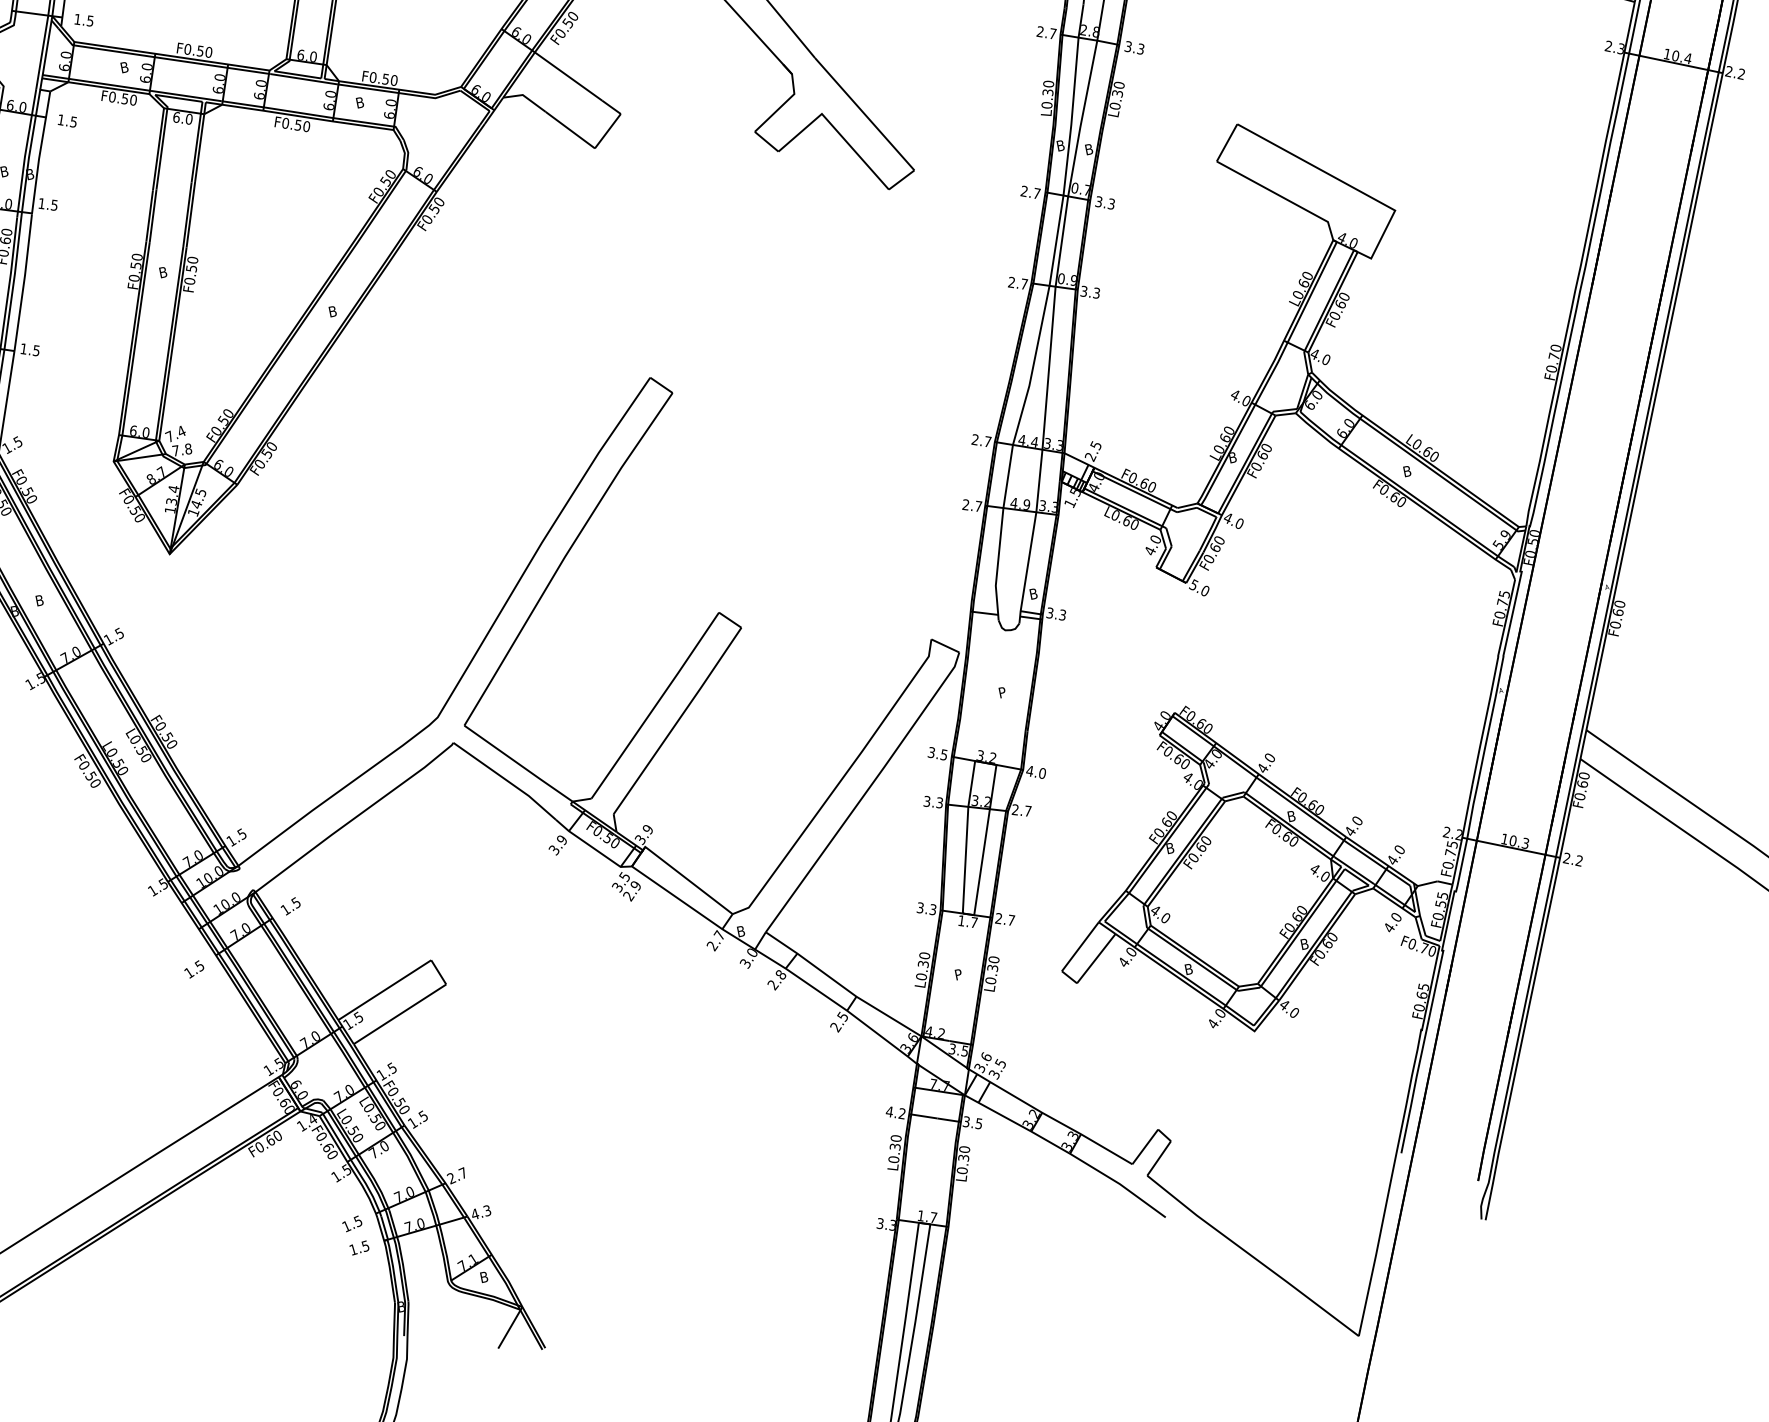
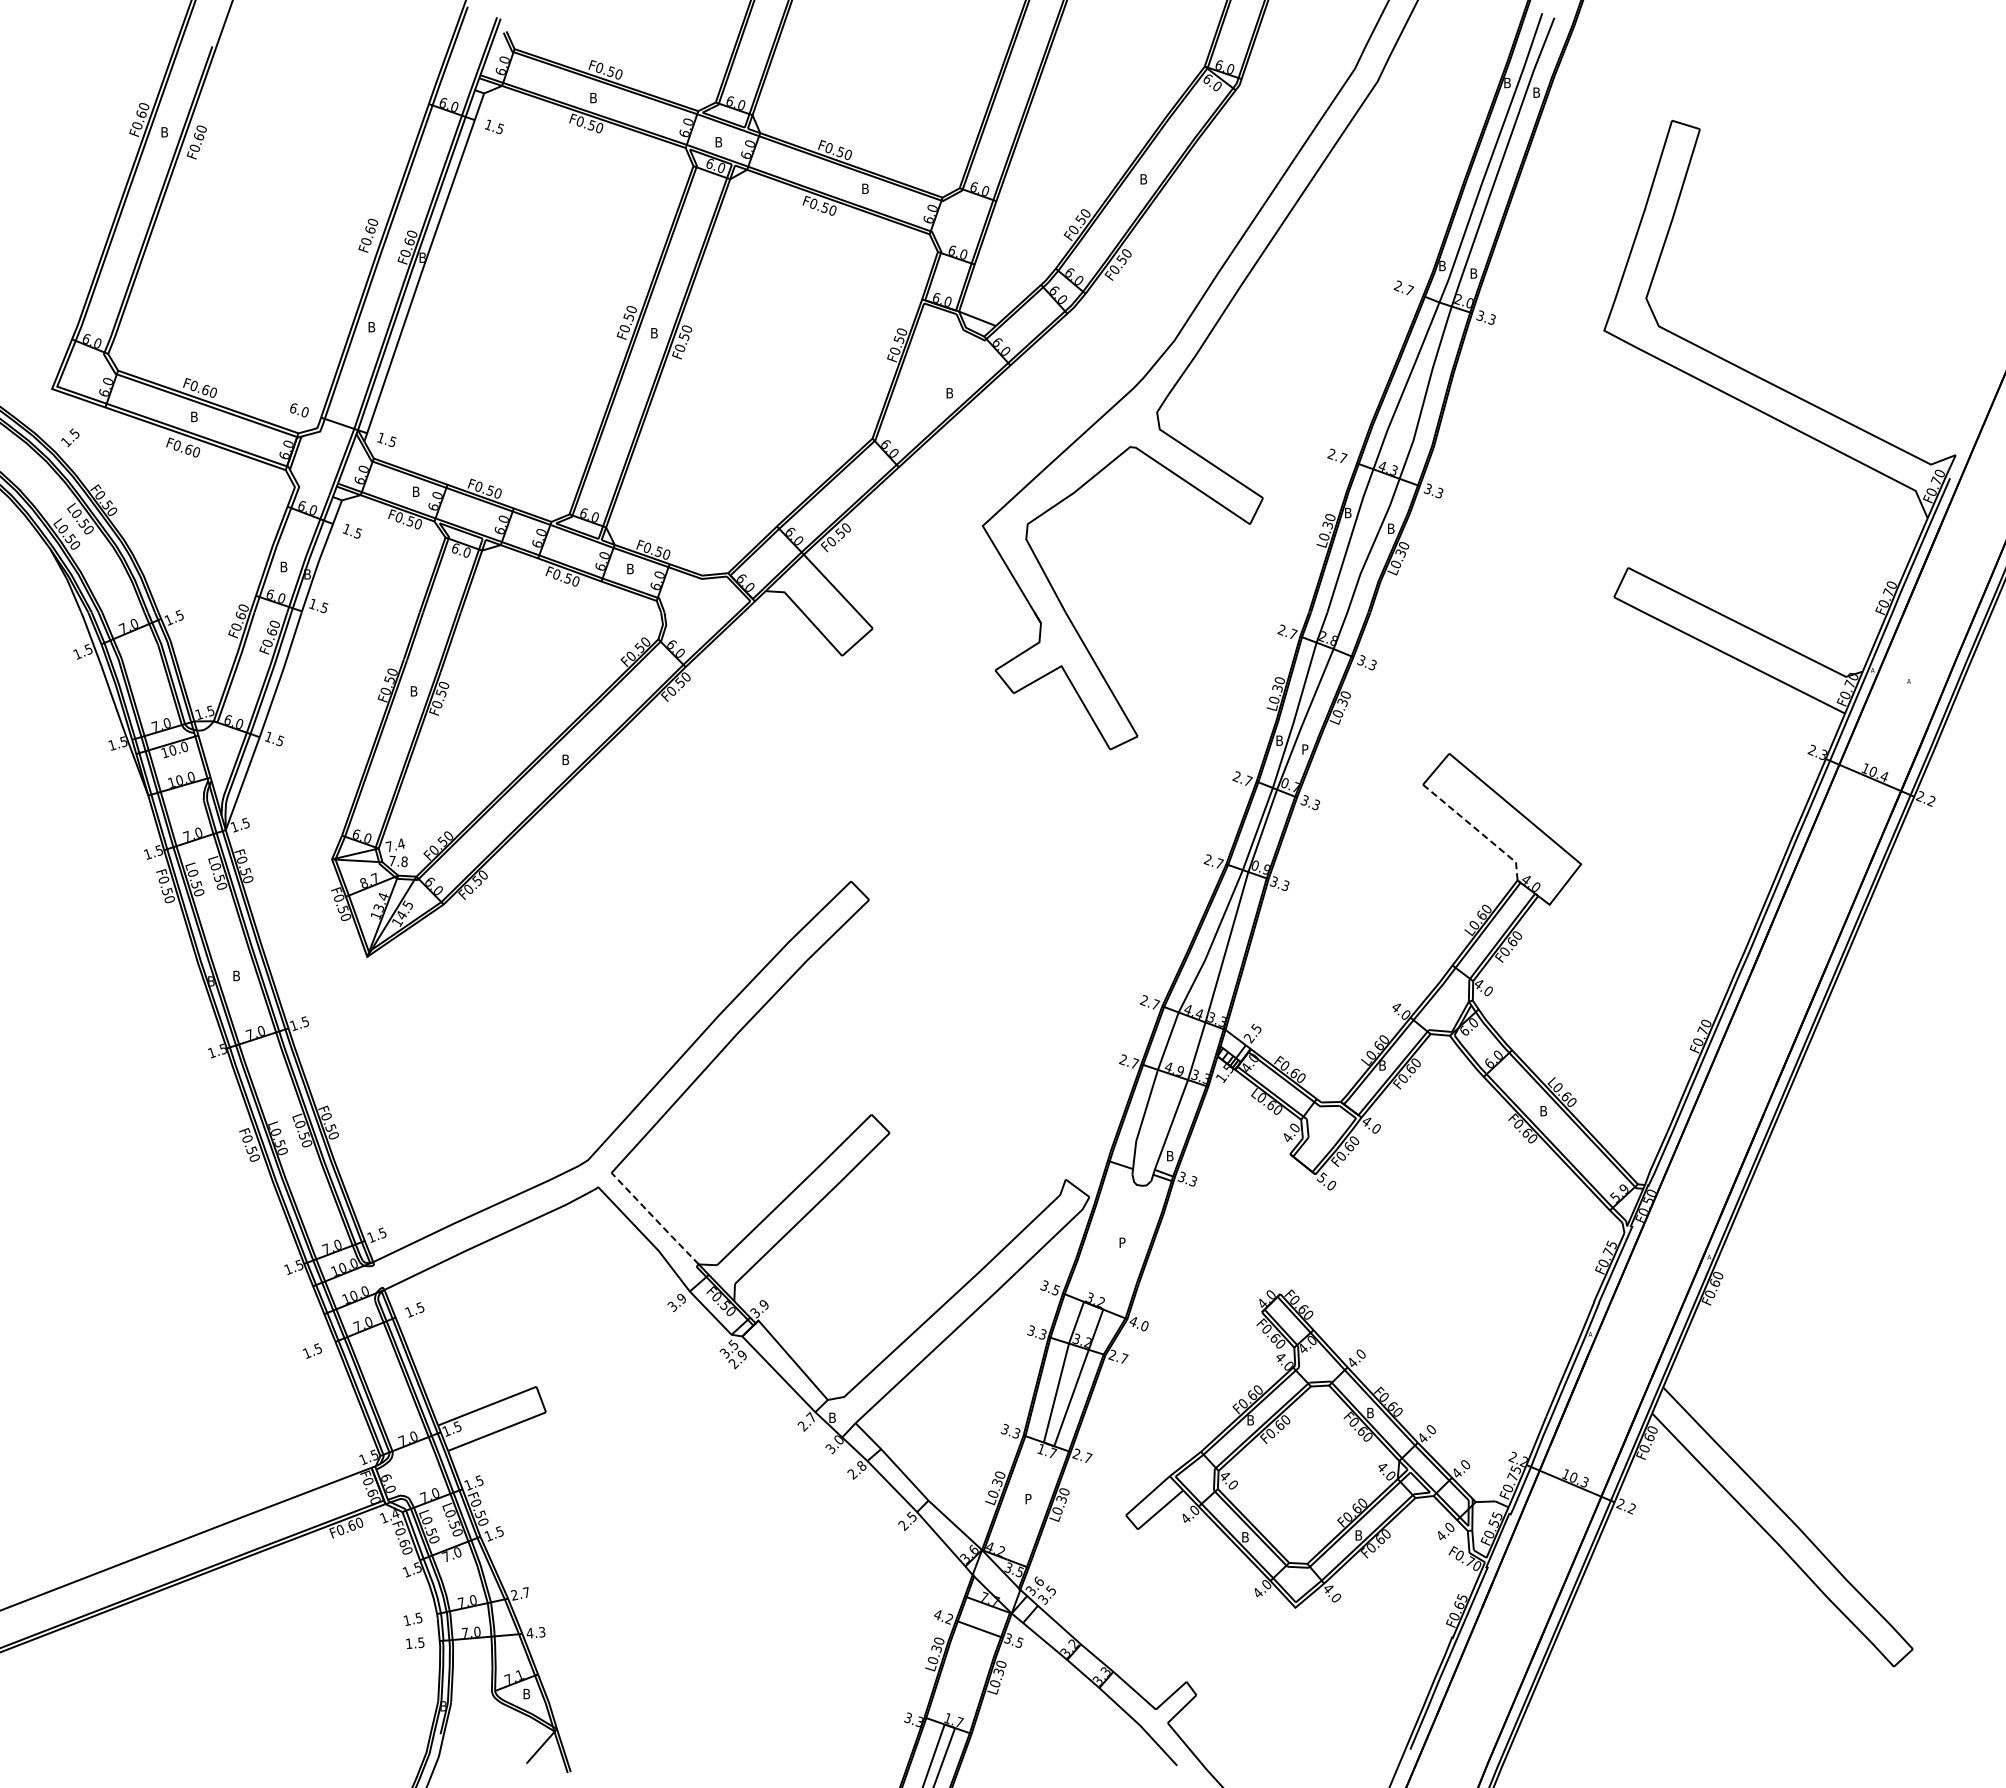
text: (1089, 149) -> (1305, 749), B -> P
line: (1281, 196) -> (1477, 829), solid -> dashed
line: (518, 764) -> (655, 1219), solid -> dashed

